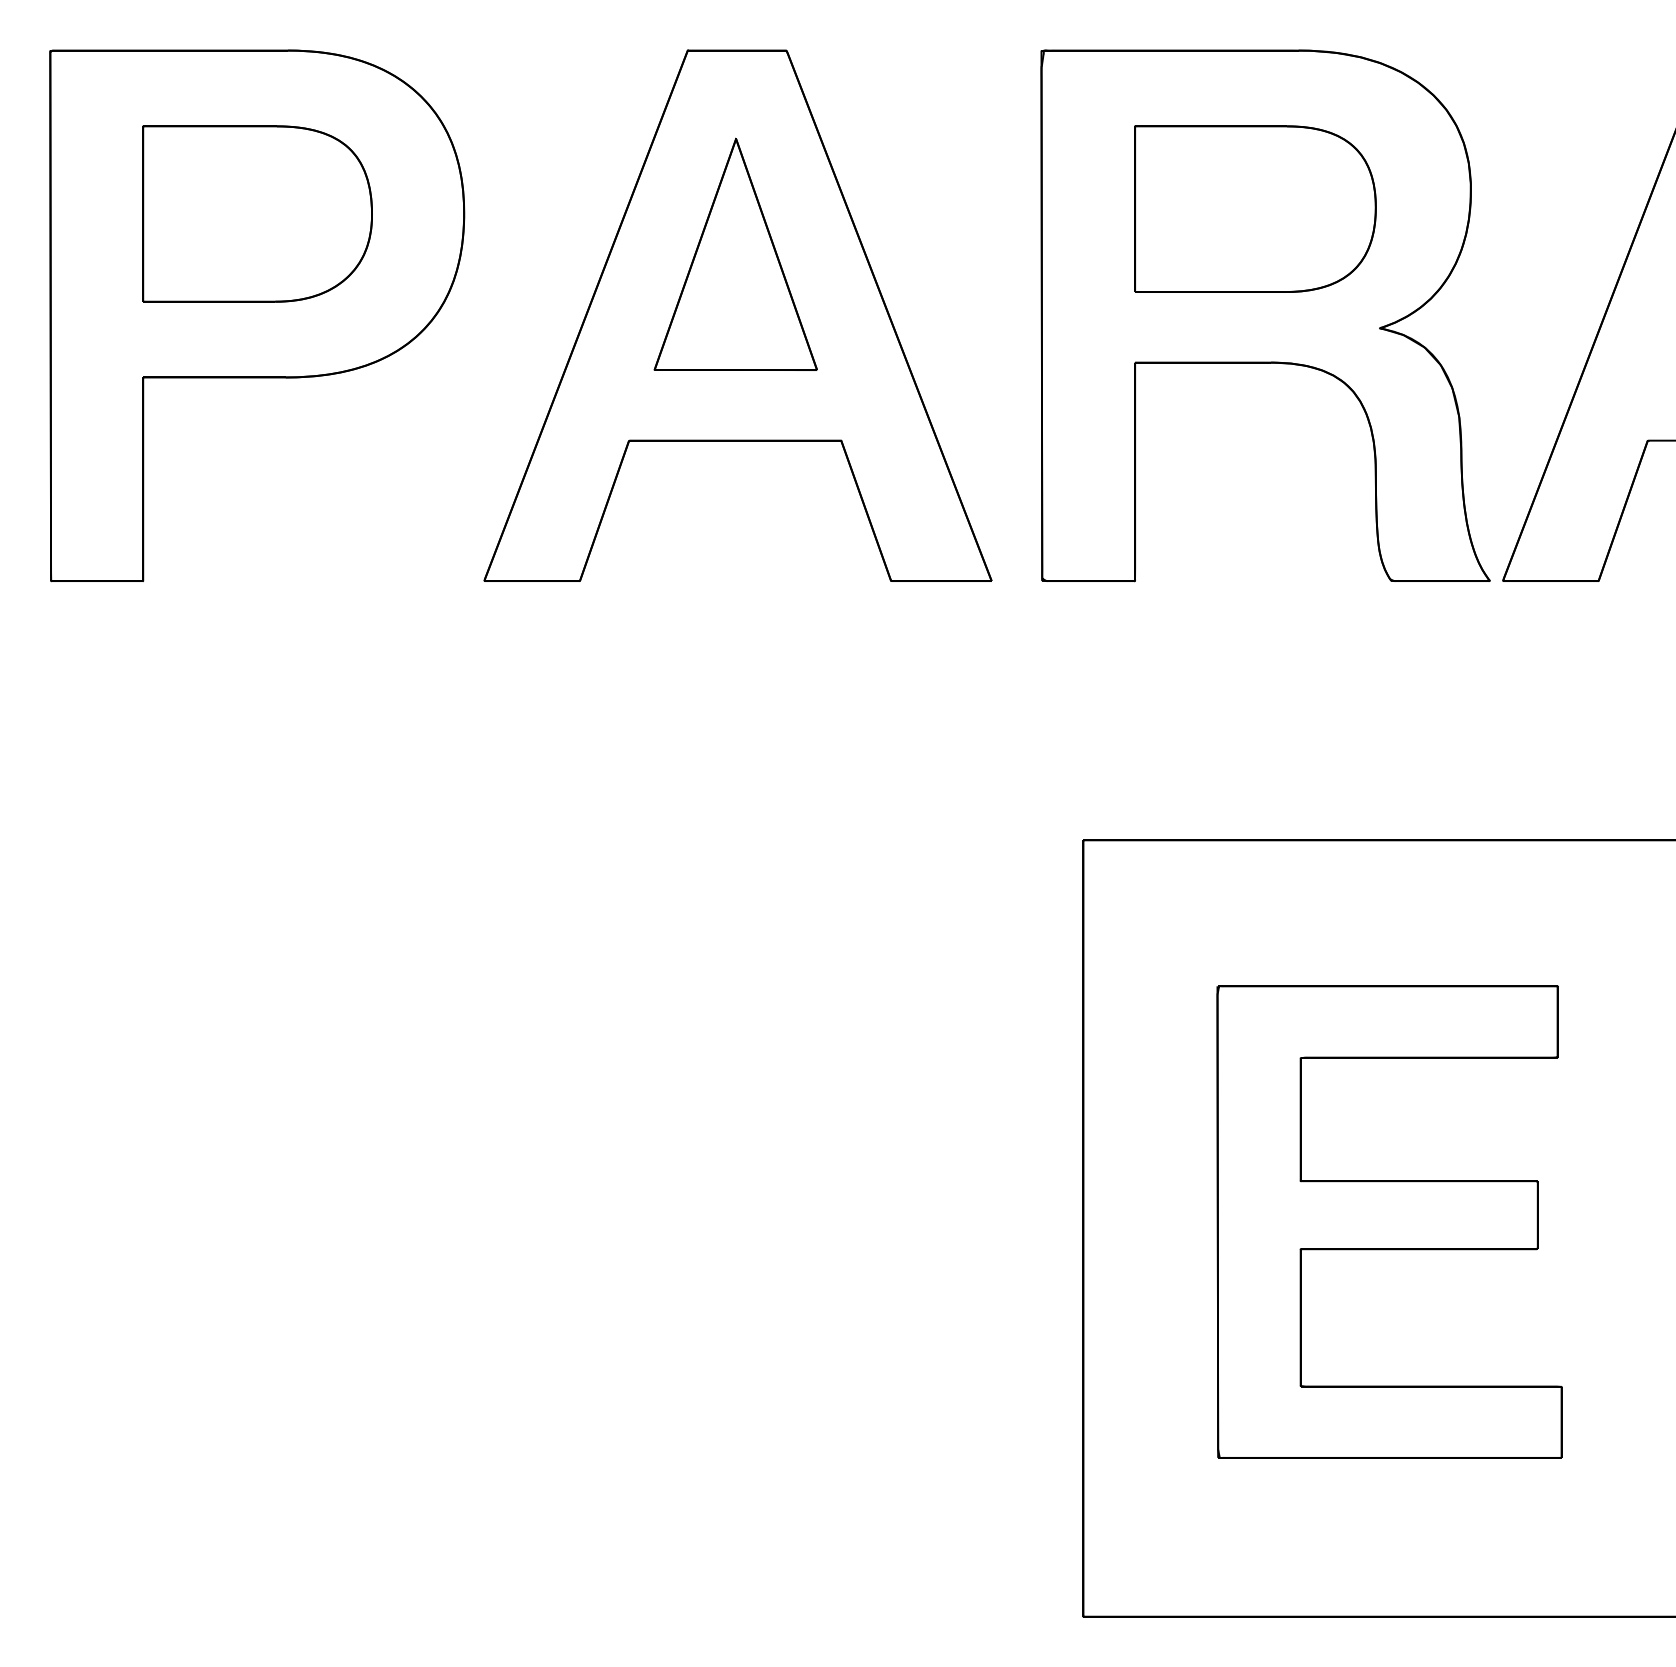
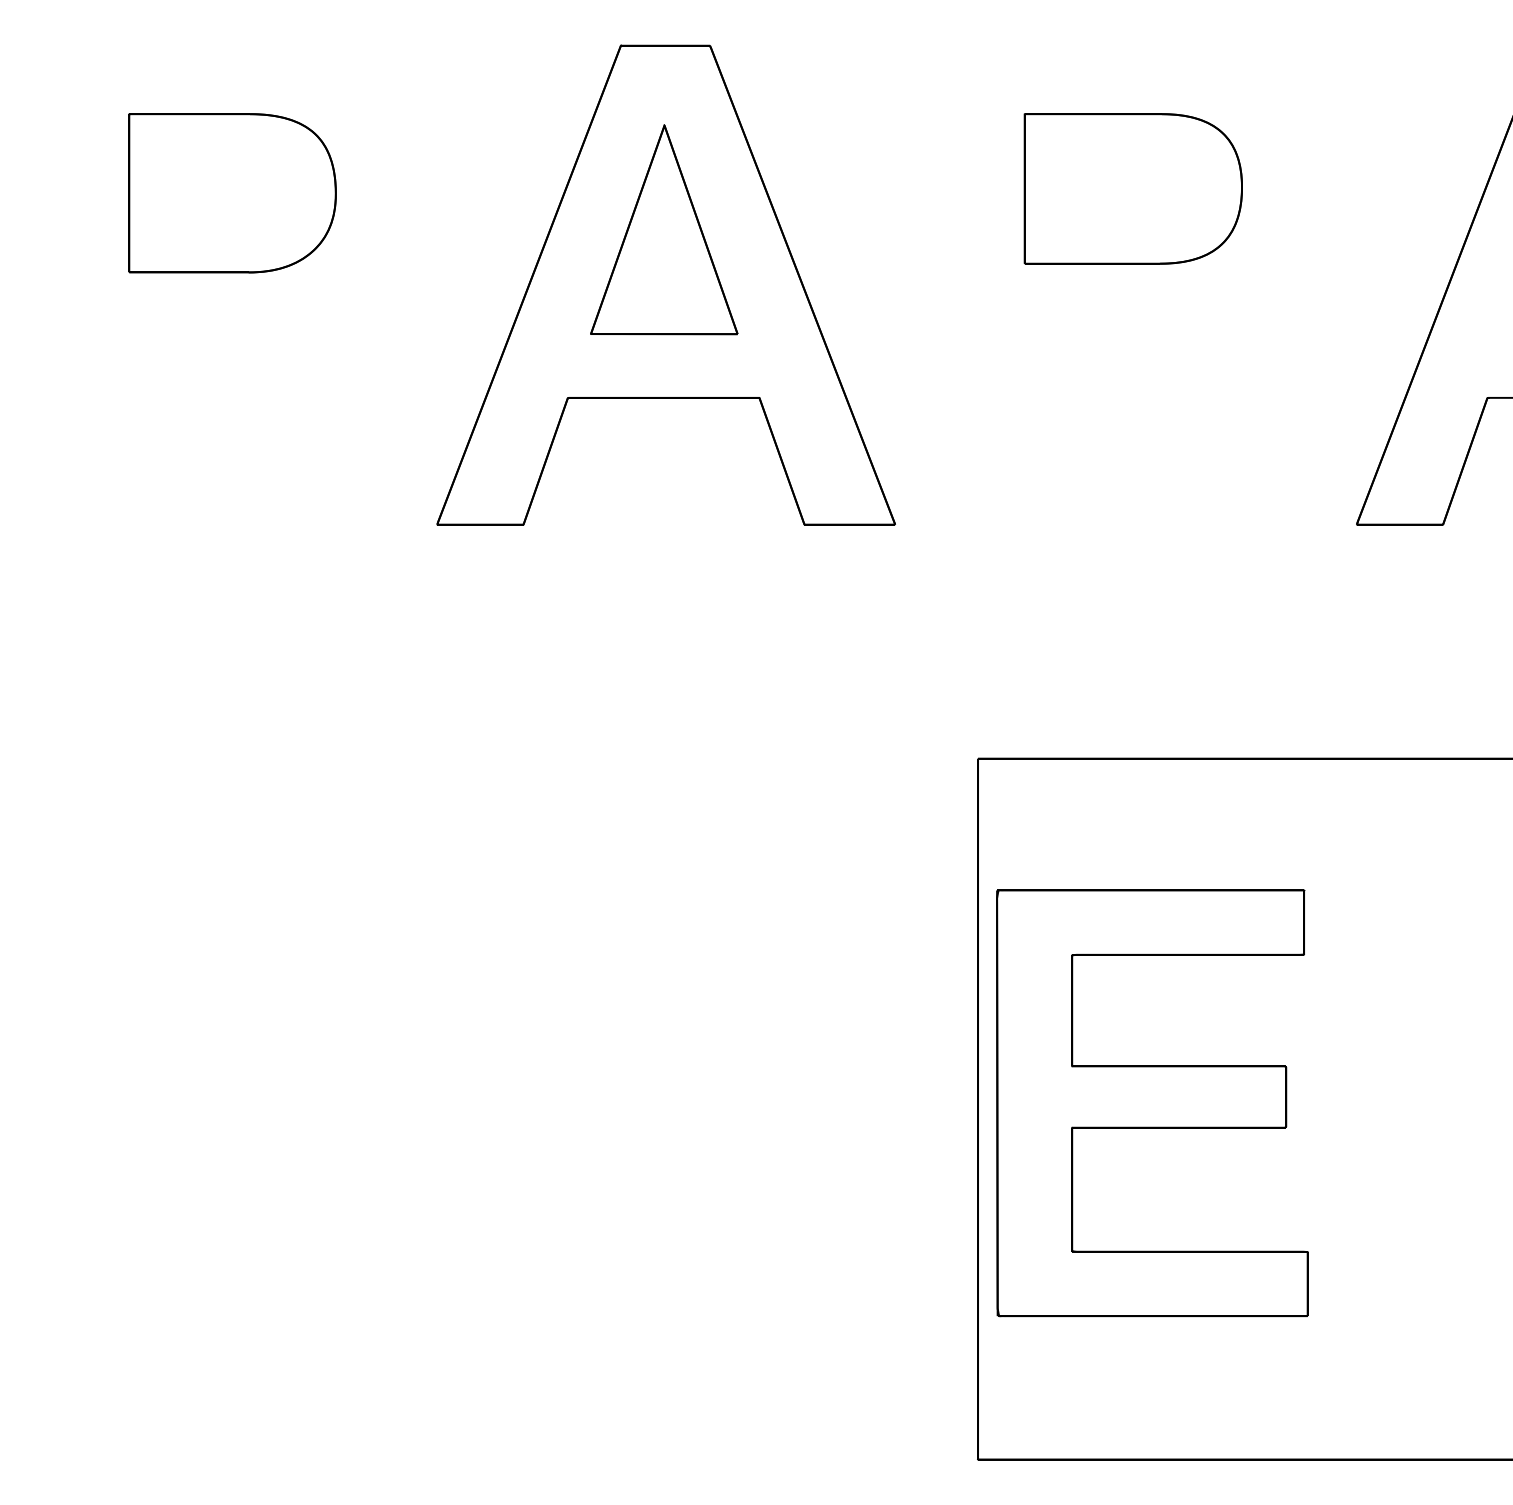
part: (257, 315) -> (232, 284), removed
part: (1265, 315) -> (1142, 284), removed
part: (1389, 1221) -> (1152, 1102), moved

